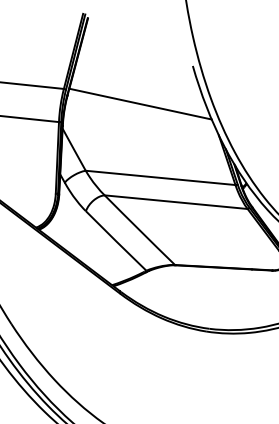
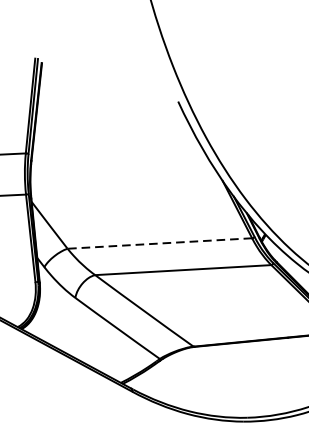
line: (140, 103) -> (121, 156), removed
line: (160, 177) -> (159, 243), solid -> dashed

